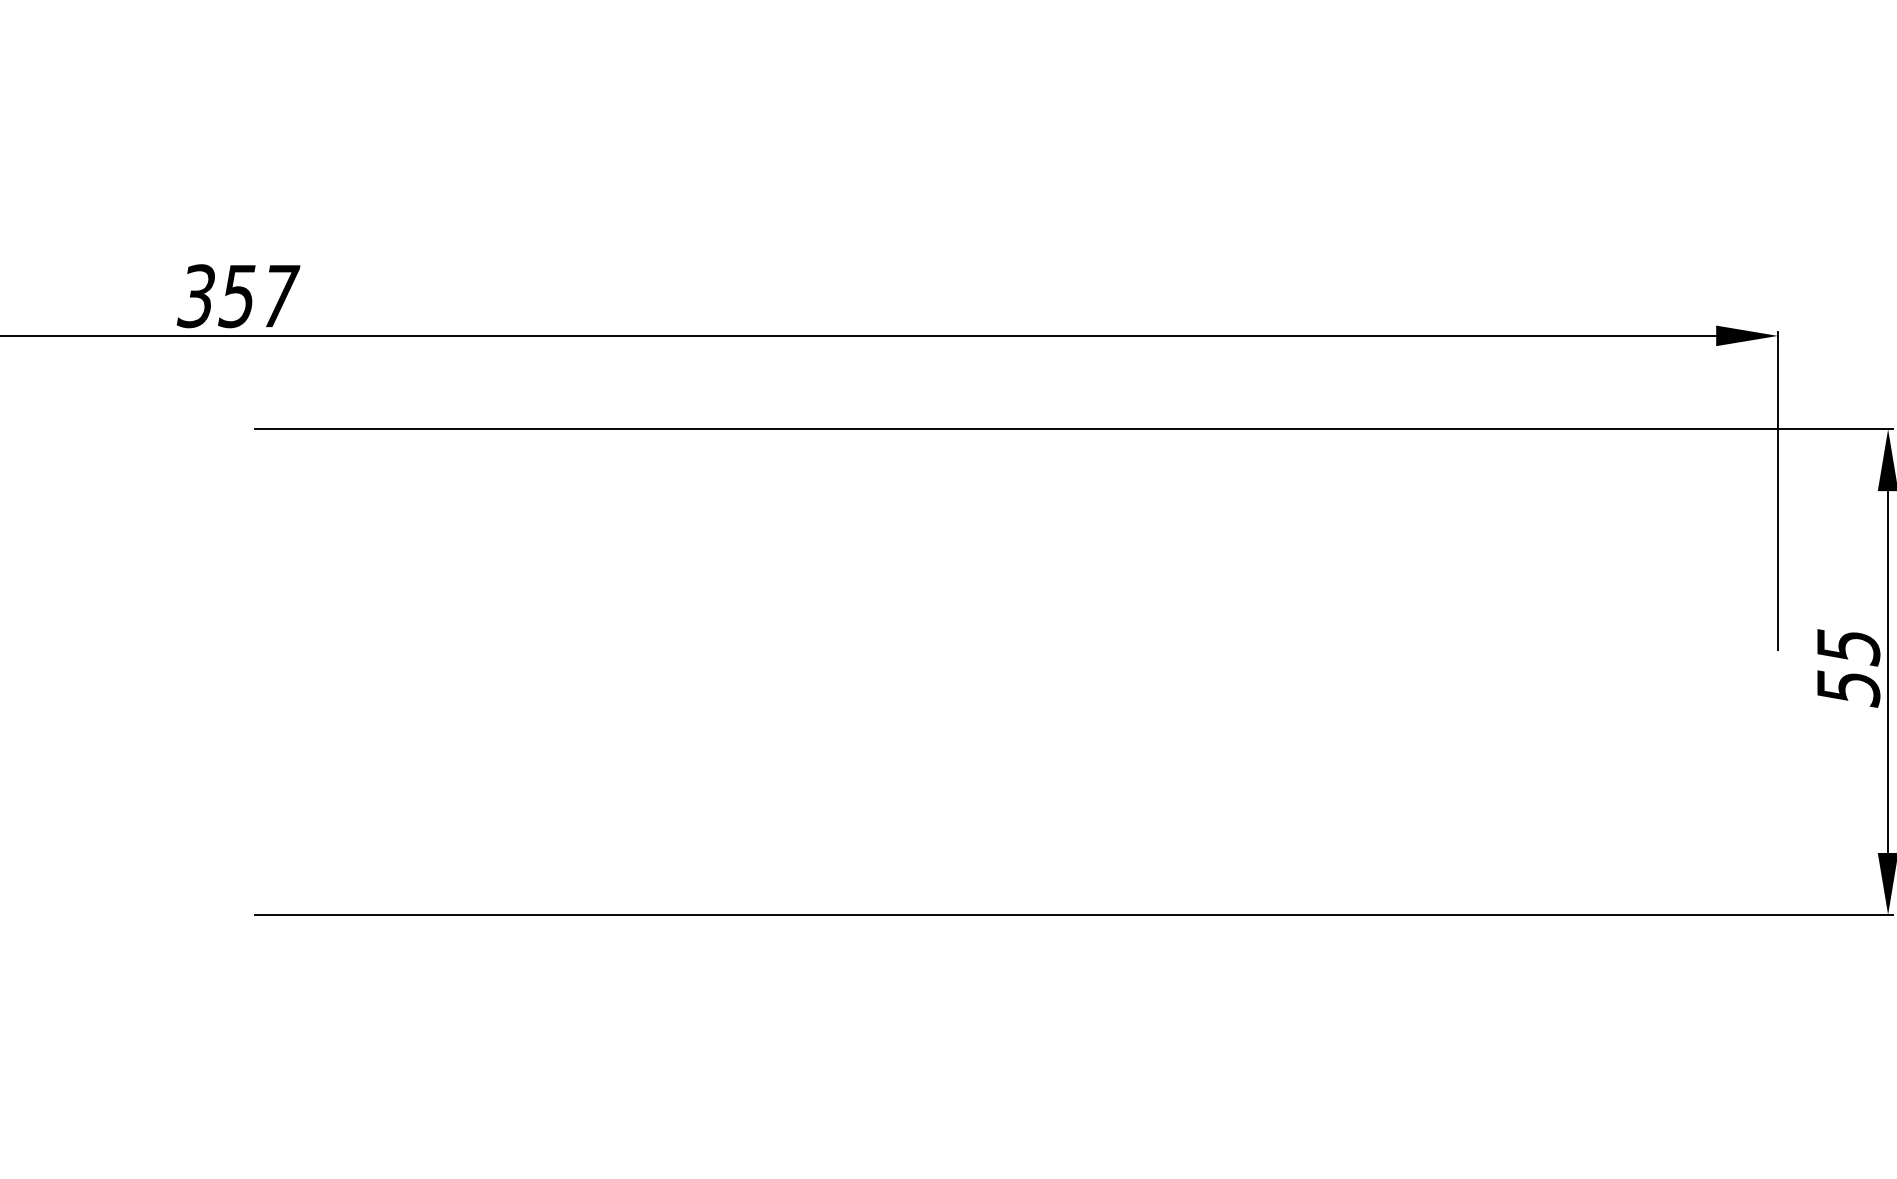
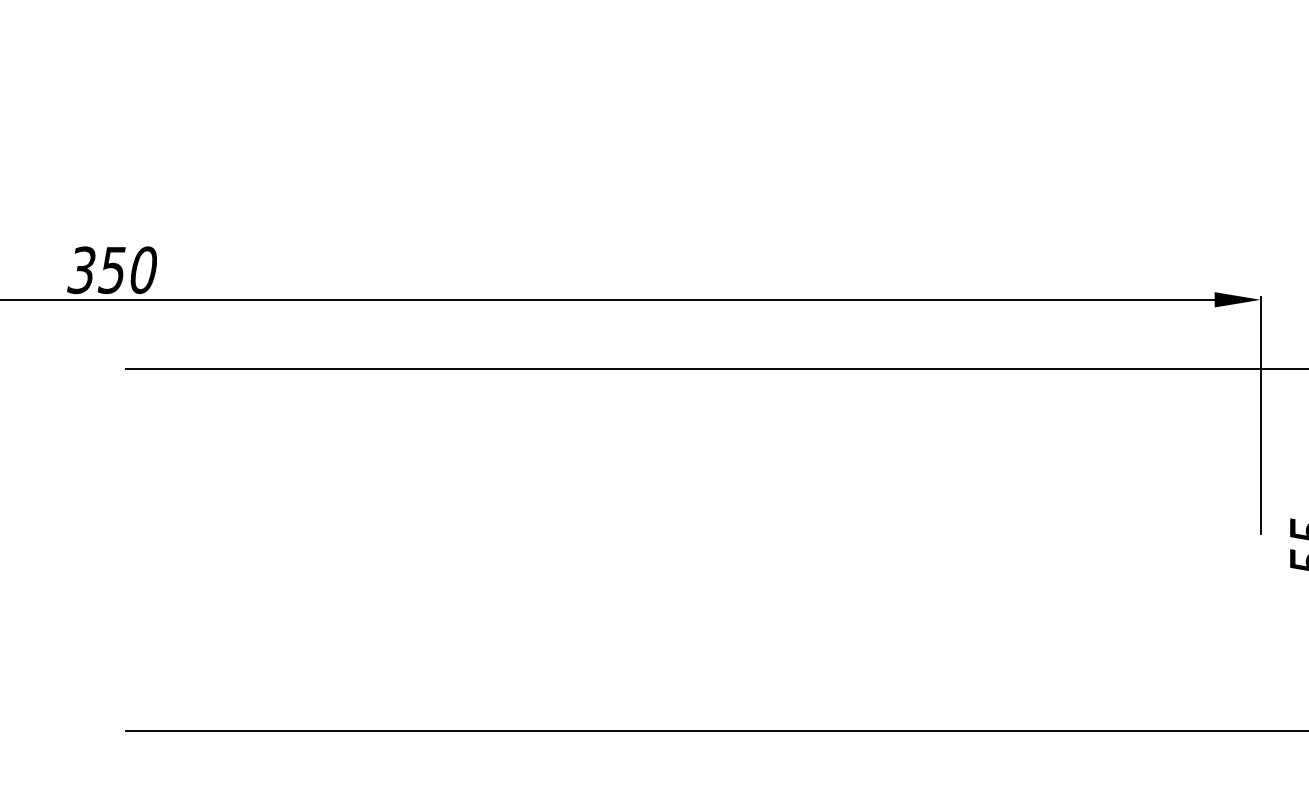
text: (281, 296) -> (145, 270), 357 -> 350

